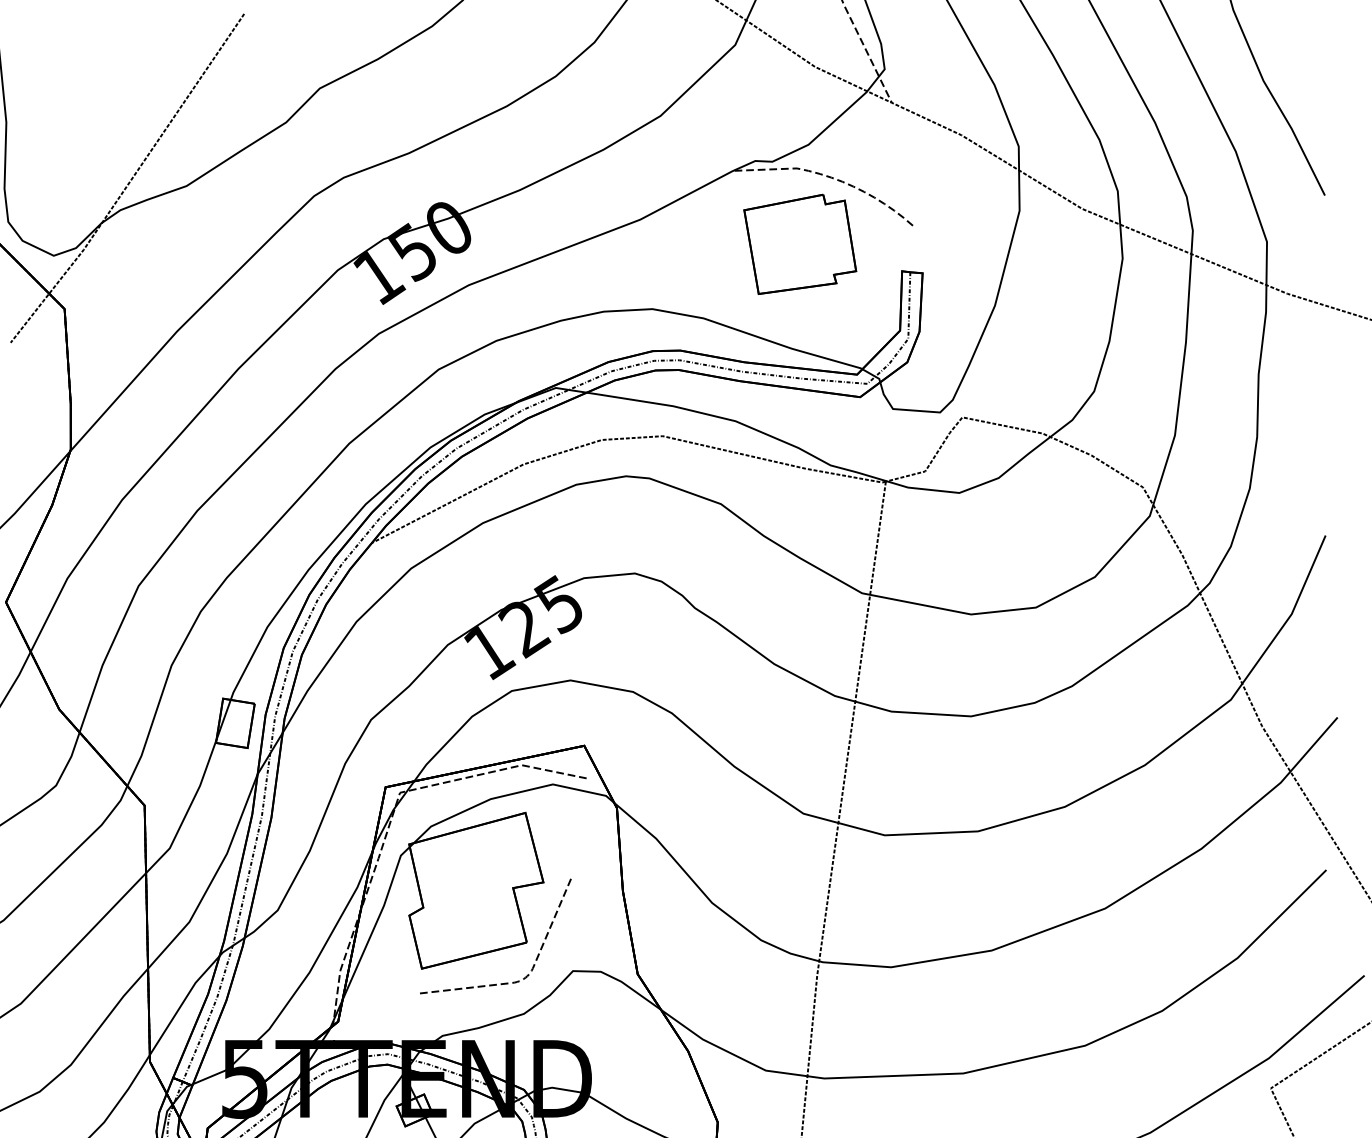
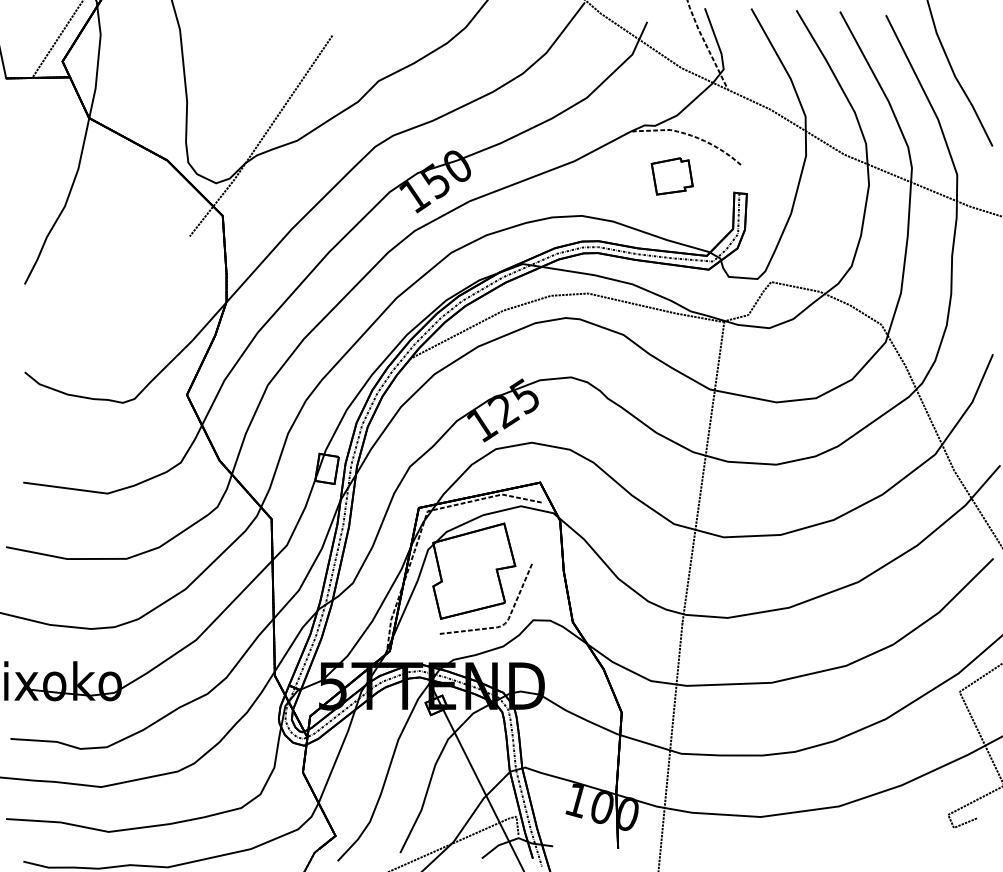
part: (800, 244) -> (672, 176), size x0.6

